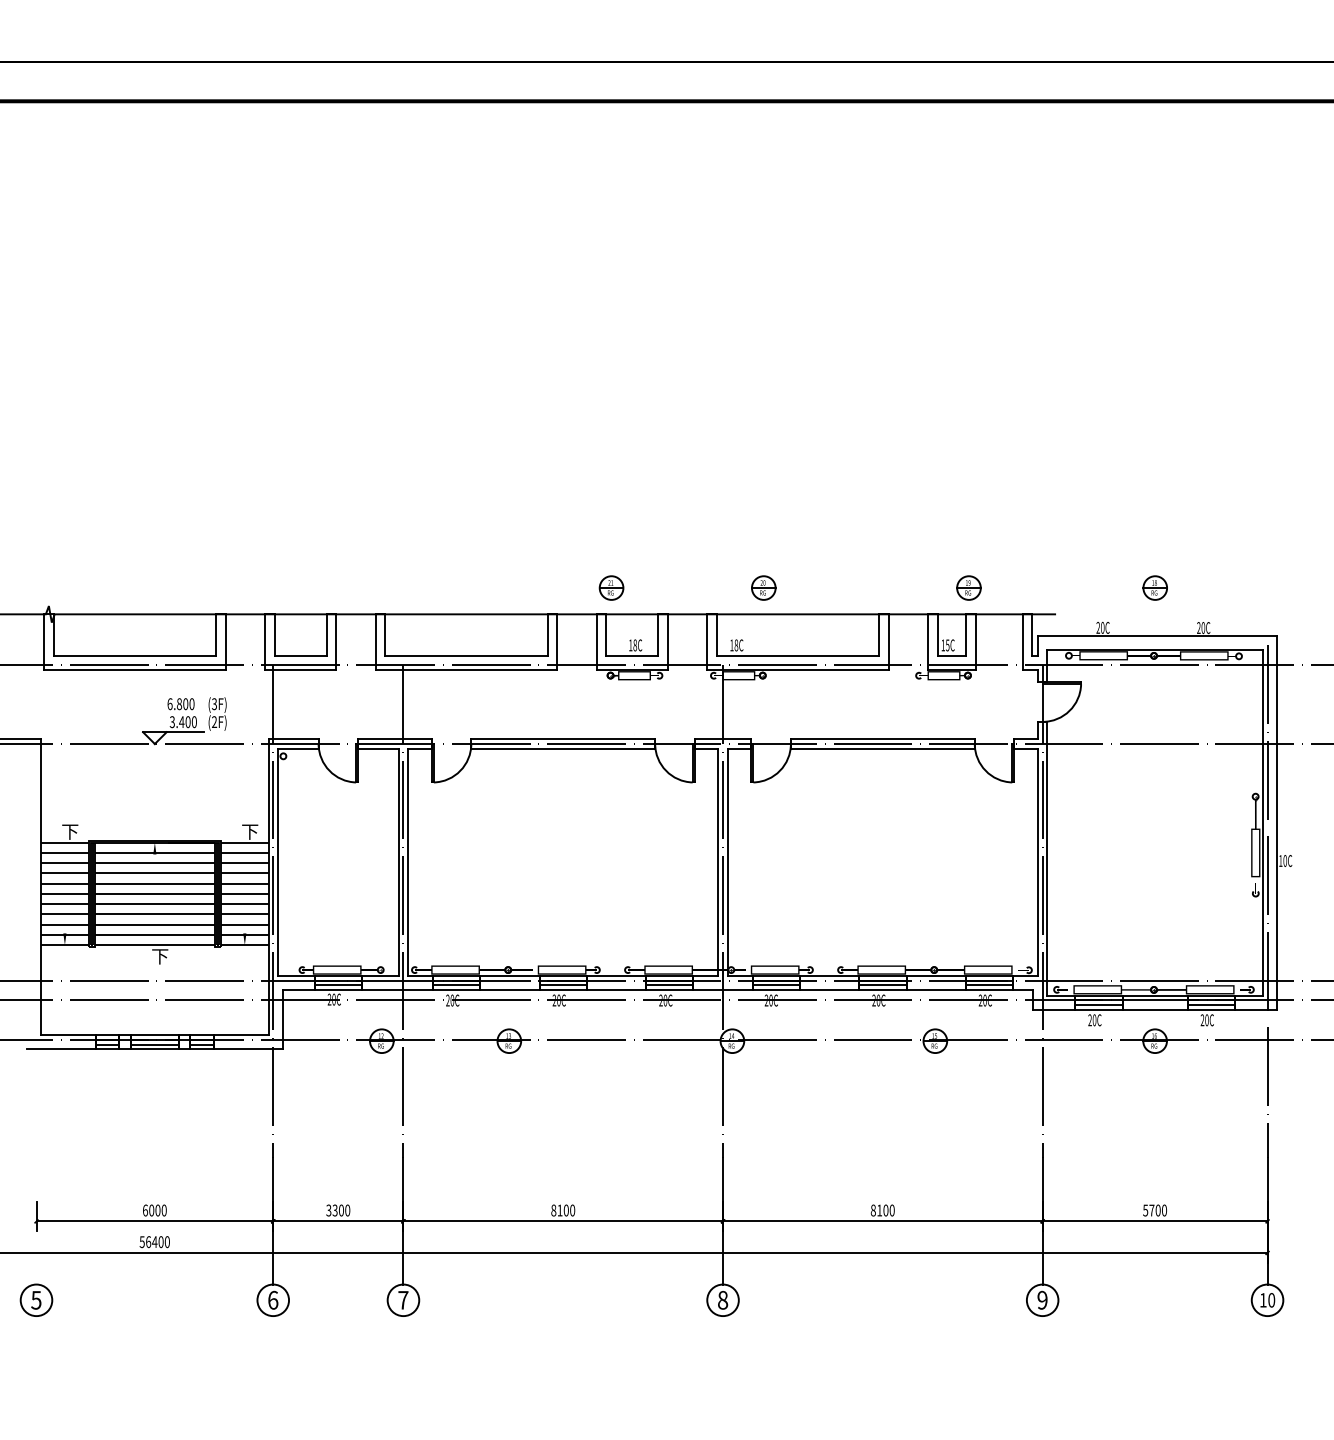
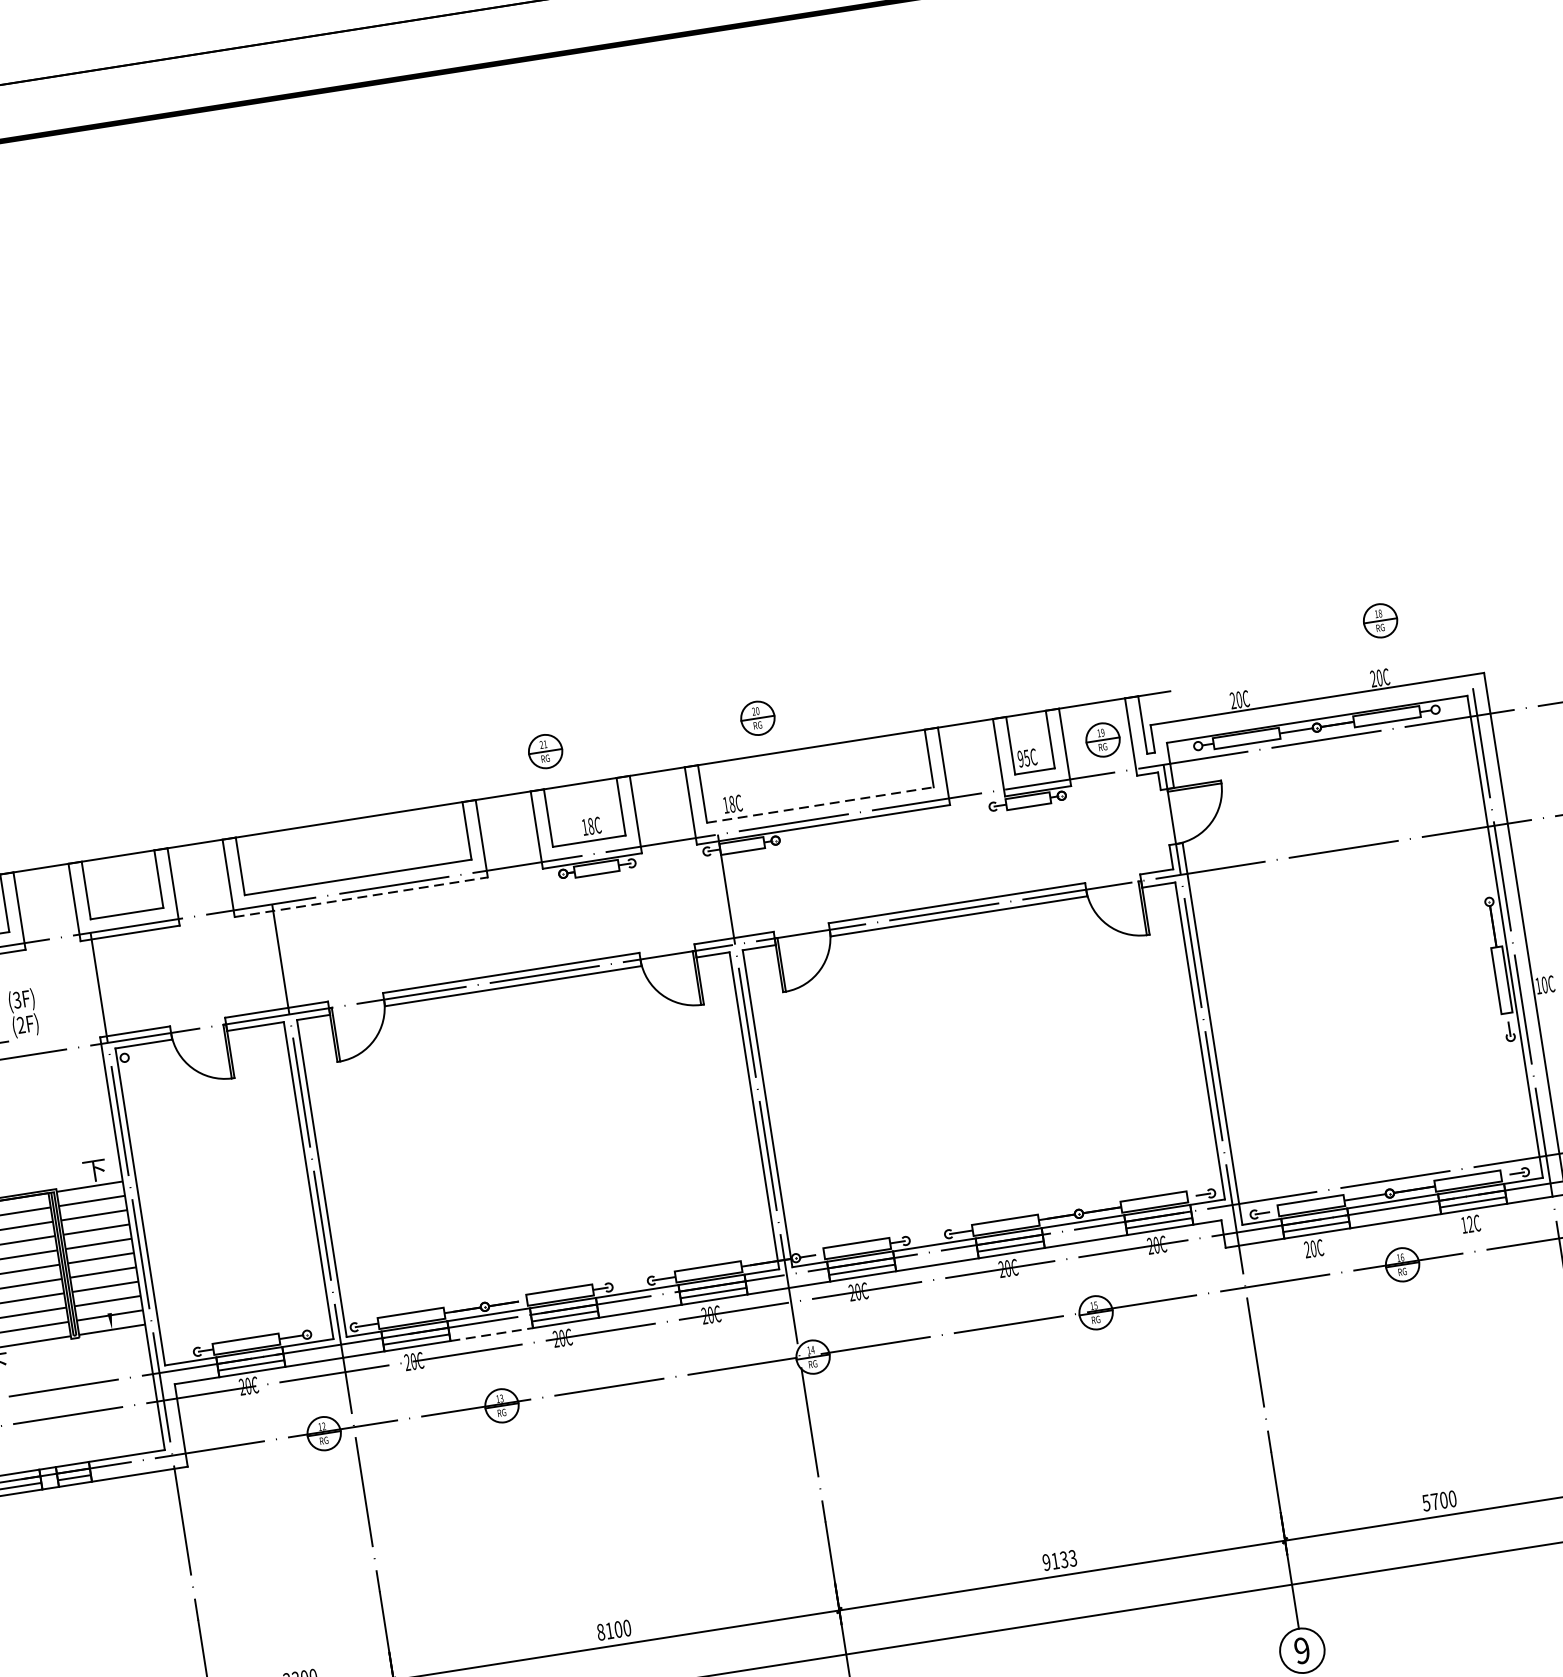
part: (968, 587) -> (1102, 739), moved
part: (1154, 587) -> (1379, 620), moved
text: (942, 645) -> (1019, 759), 15C -> 95C
line: (798, 655) -> (821, 804), solid -> dashed
line: (466, 669) -> (361, 896), solid -> dashed
line: (509, 990) -> (491, 1335), solid -> dashed
text: (1204, 1020) -> (1466, 1225), 20C -> 12C
text: (882, 1210) -> (1059, 1560), 8100 -> 9133

